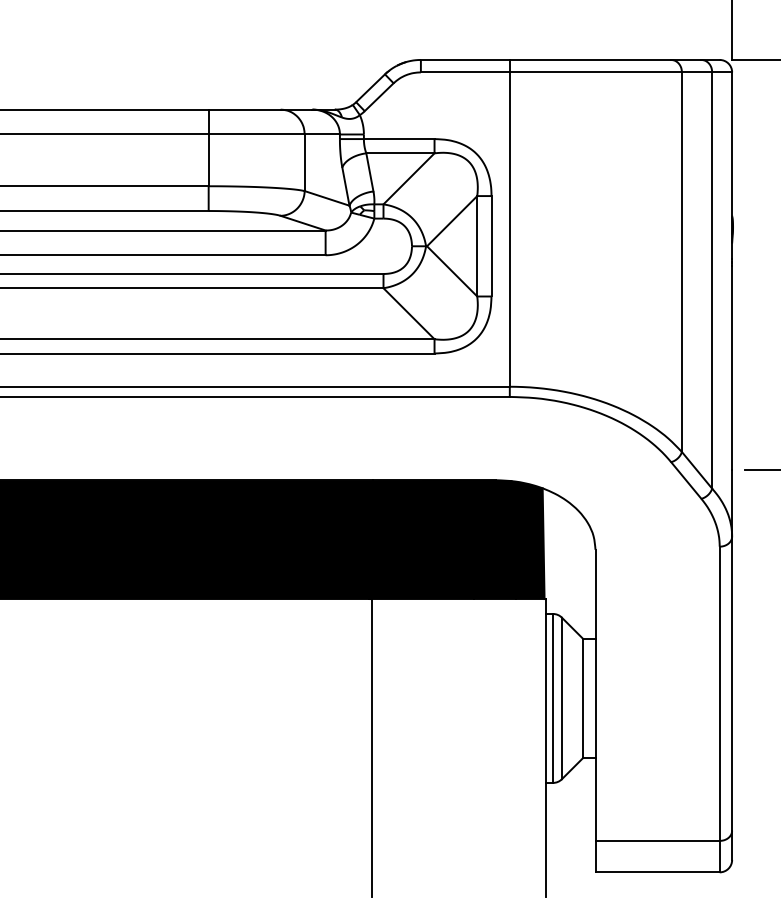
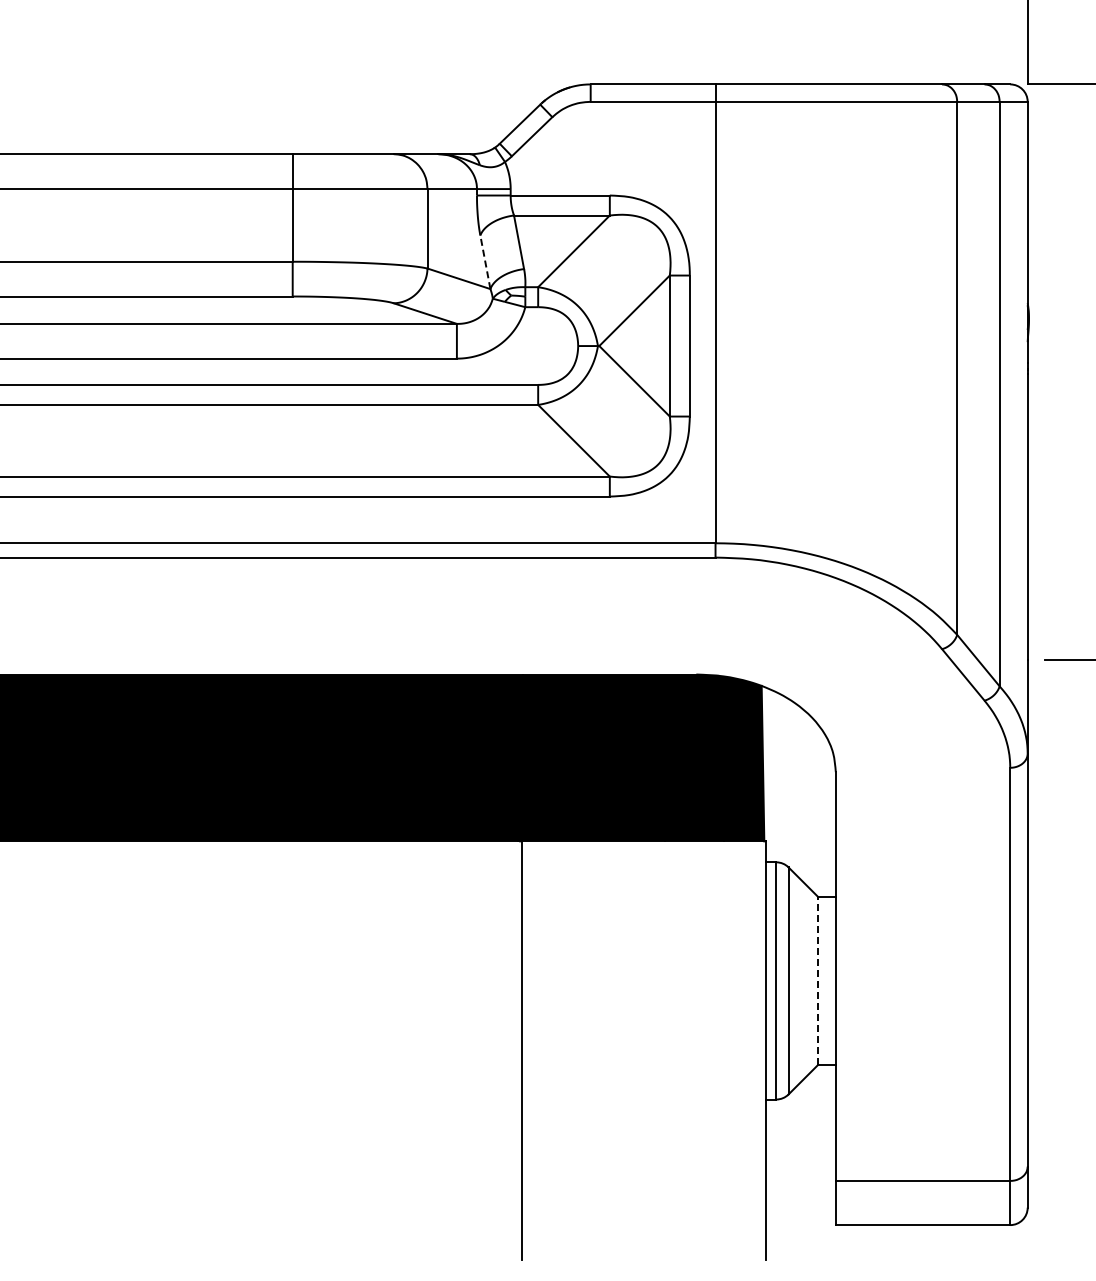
line: (345, 186) -> (485, 261), solid -> dashed
line: (583, 698) -> (818, 980), solid -> dashed

